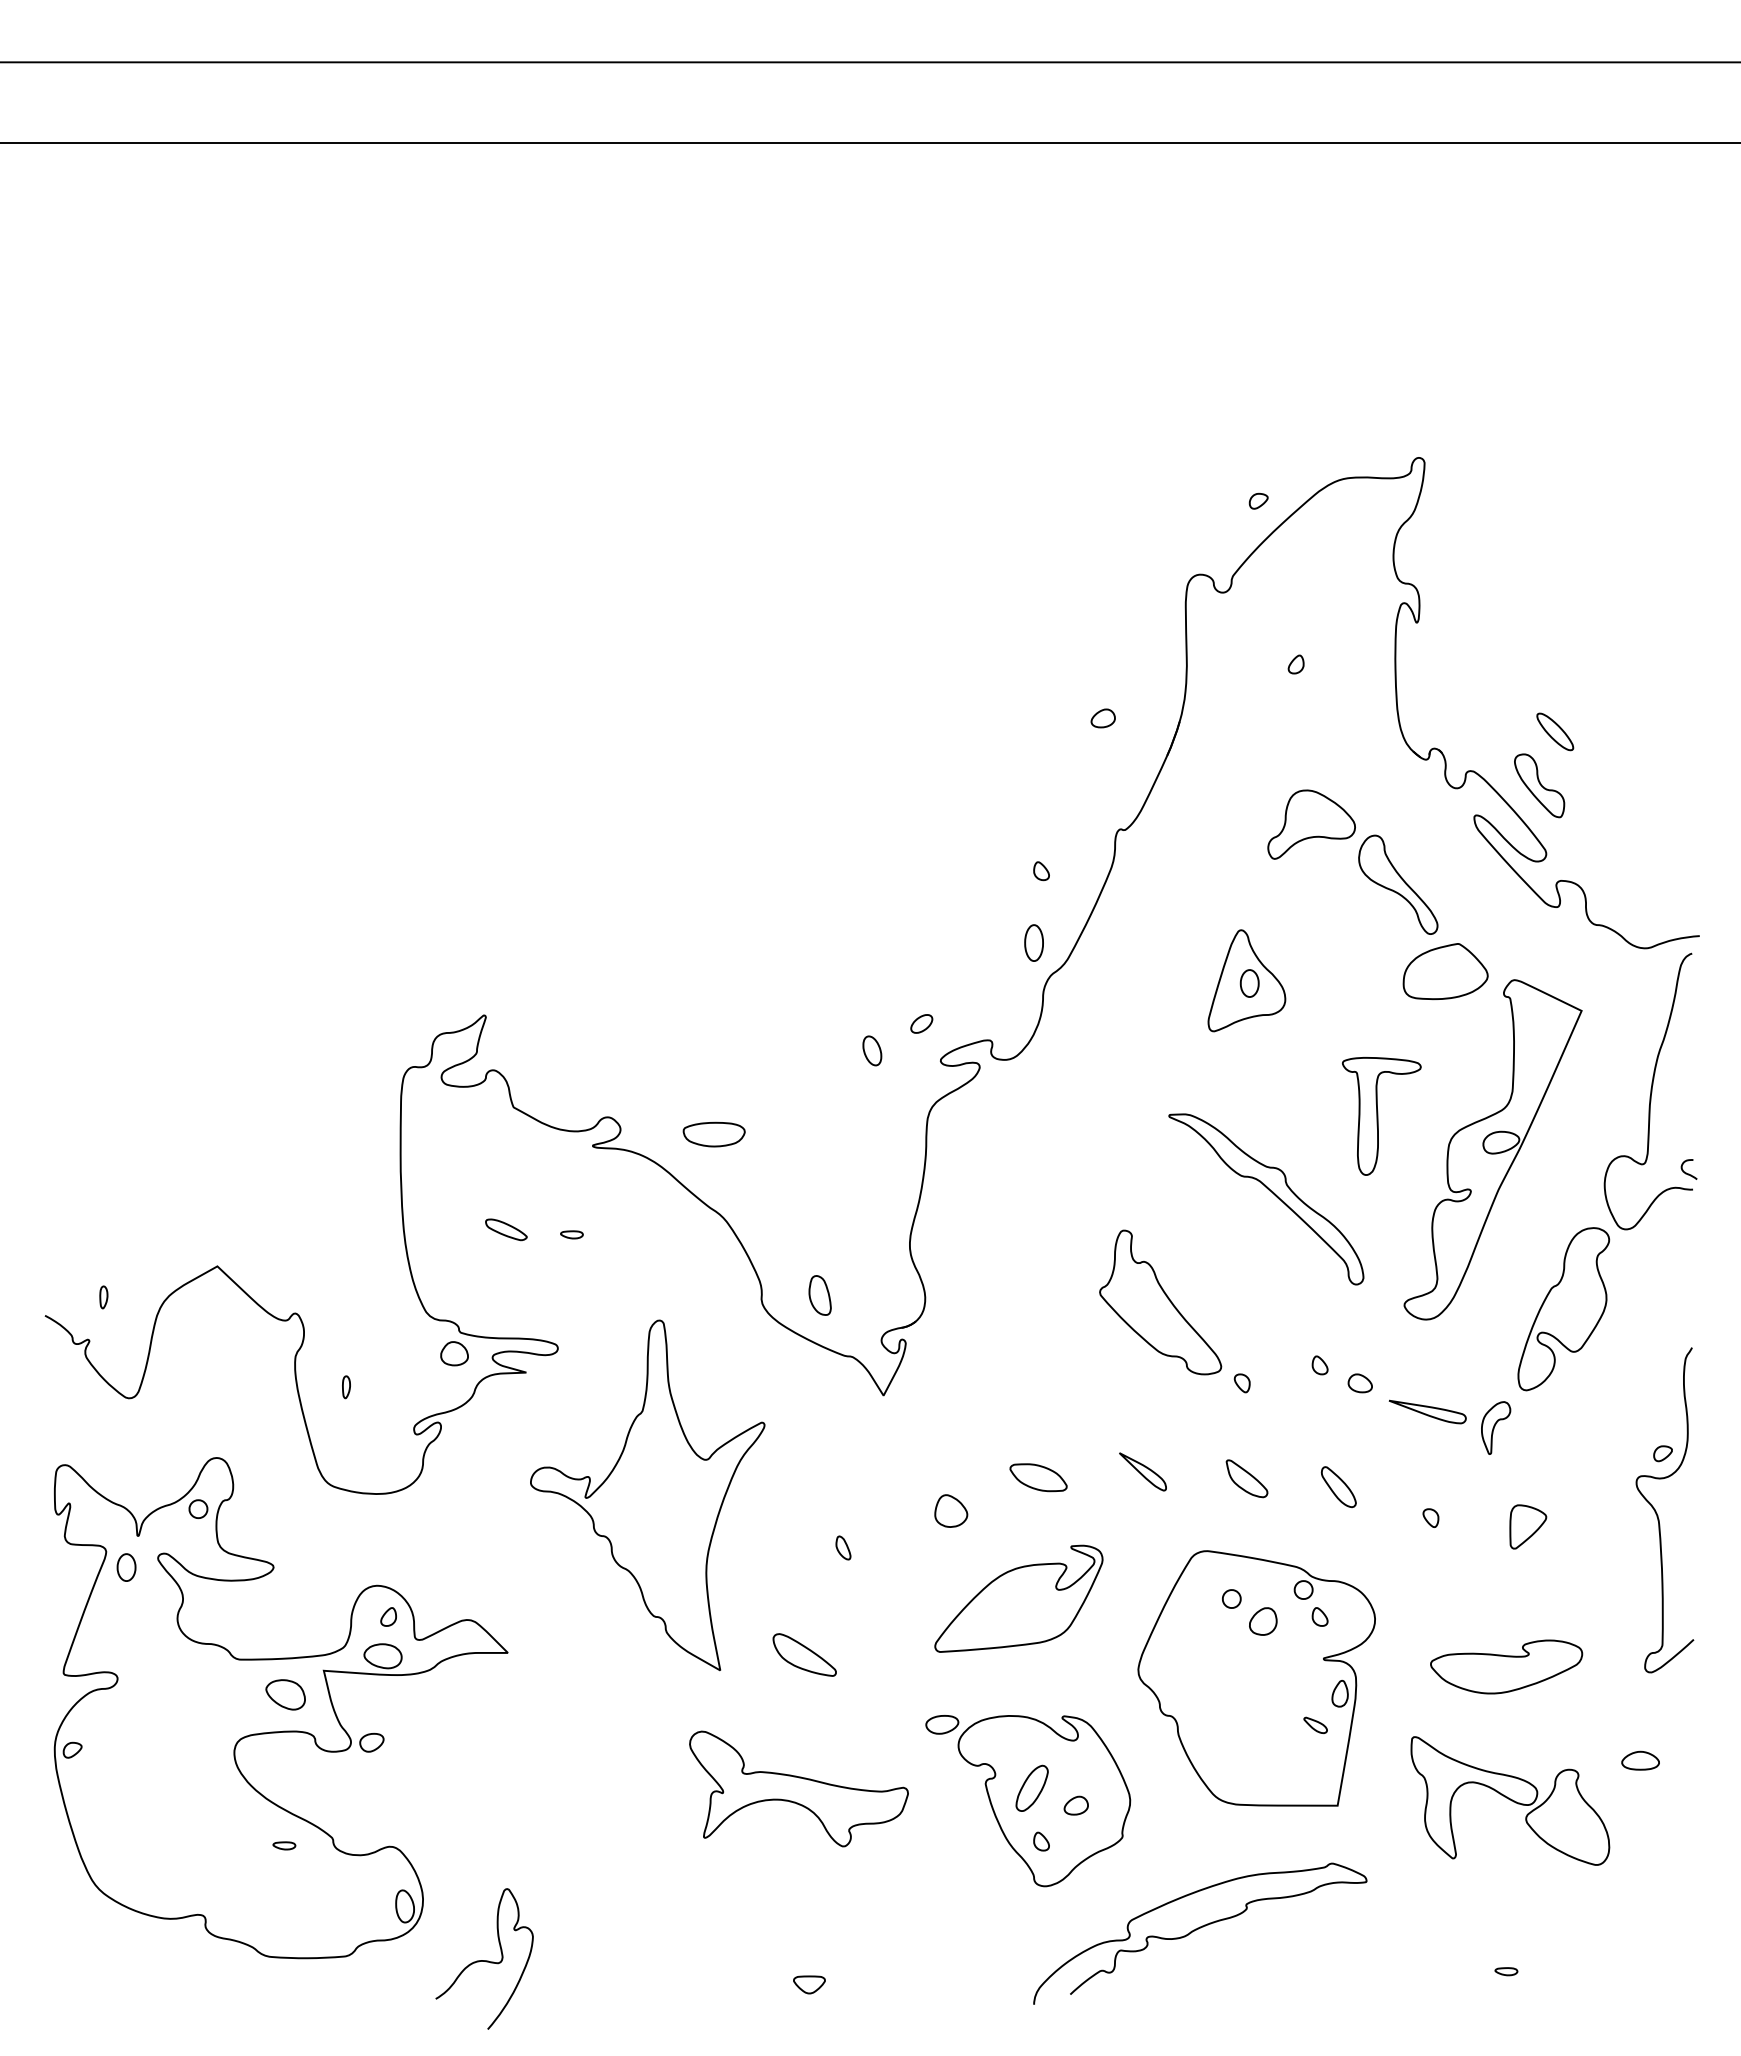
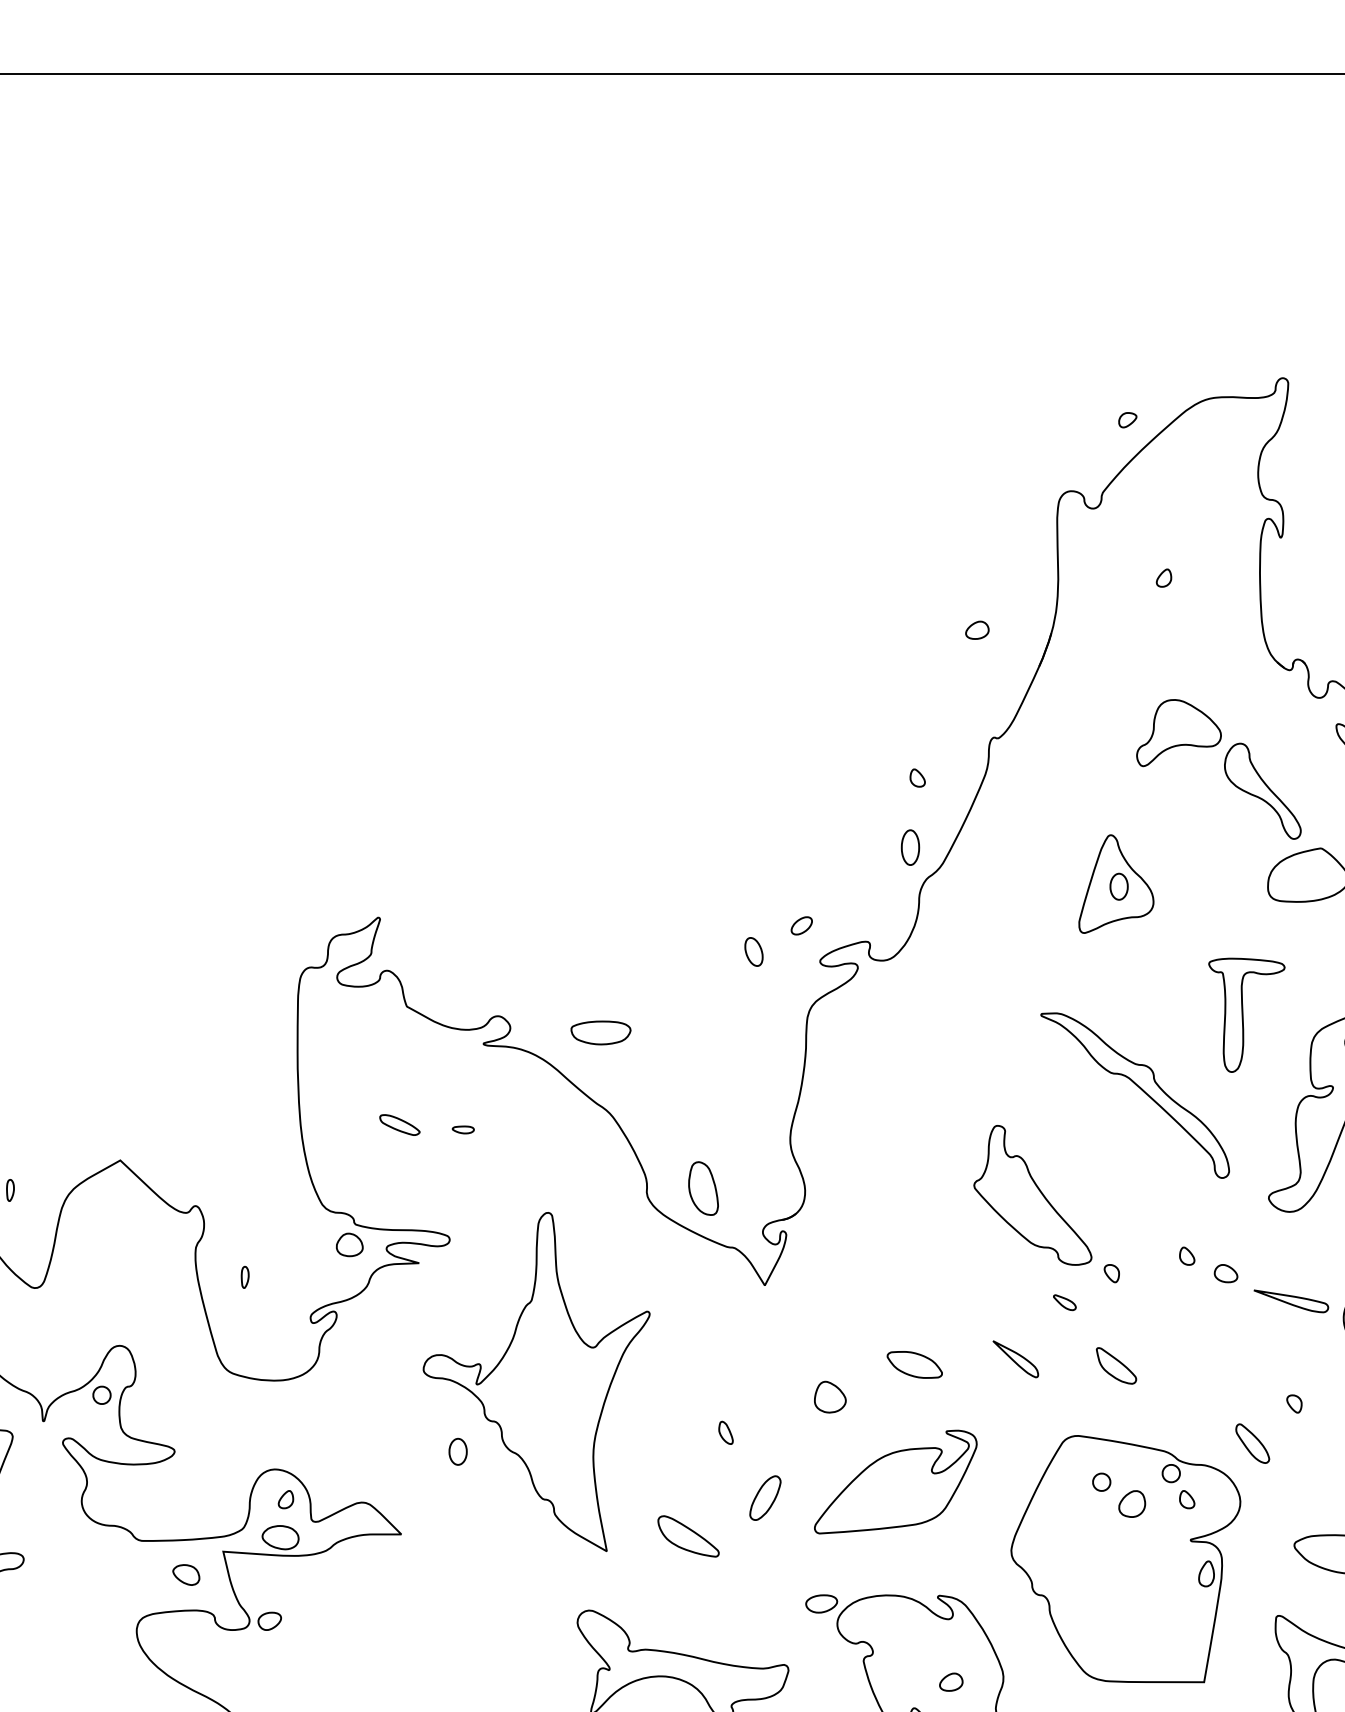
part: (819, 1295) -> (702, 1188), size x1.4
part: (1338, 1487) -> (1252, 1444), moved
part: (126, 1567) -> (458, 1451), moved
part: (285, 1694) -> (186, 1574), size x0.7
part: (1315, 1724) -> (1064, 1301), moved
part: (1031, 1787) -> (764, 1497), moved

